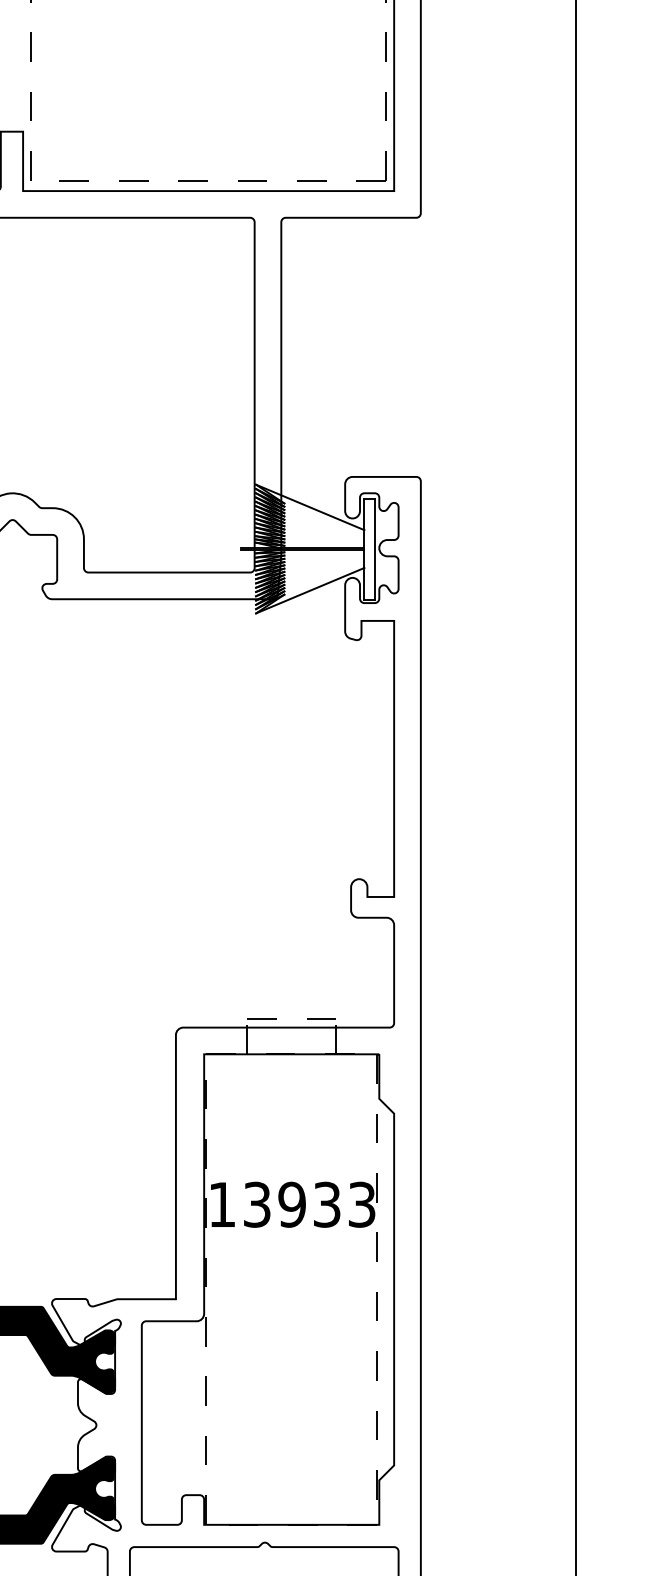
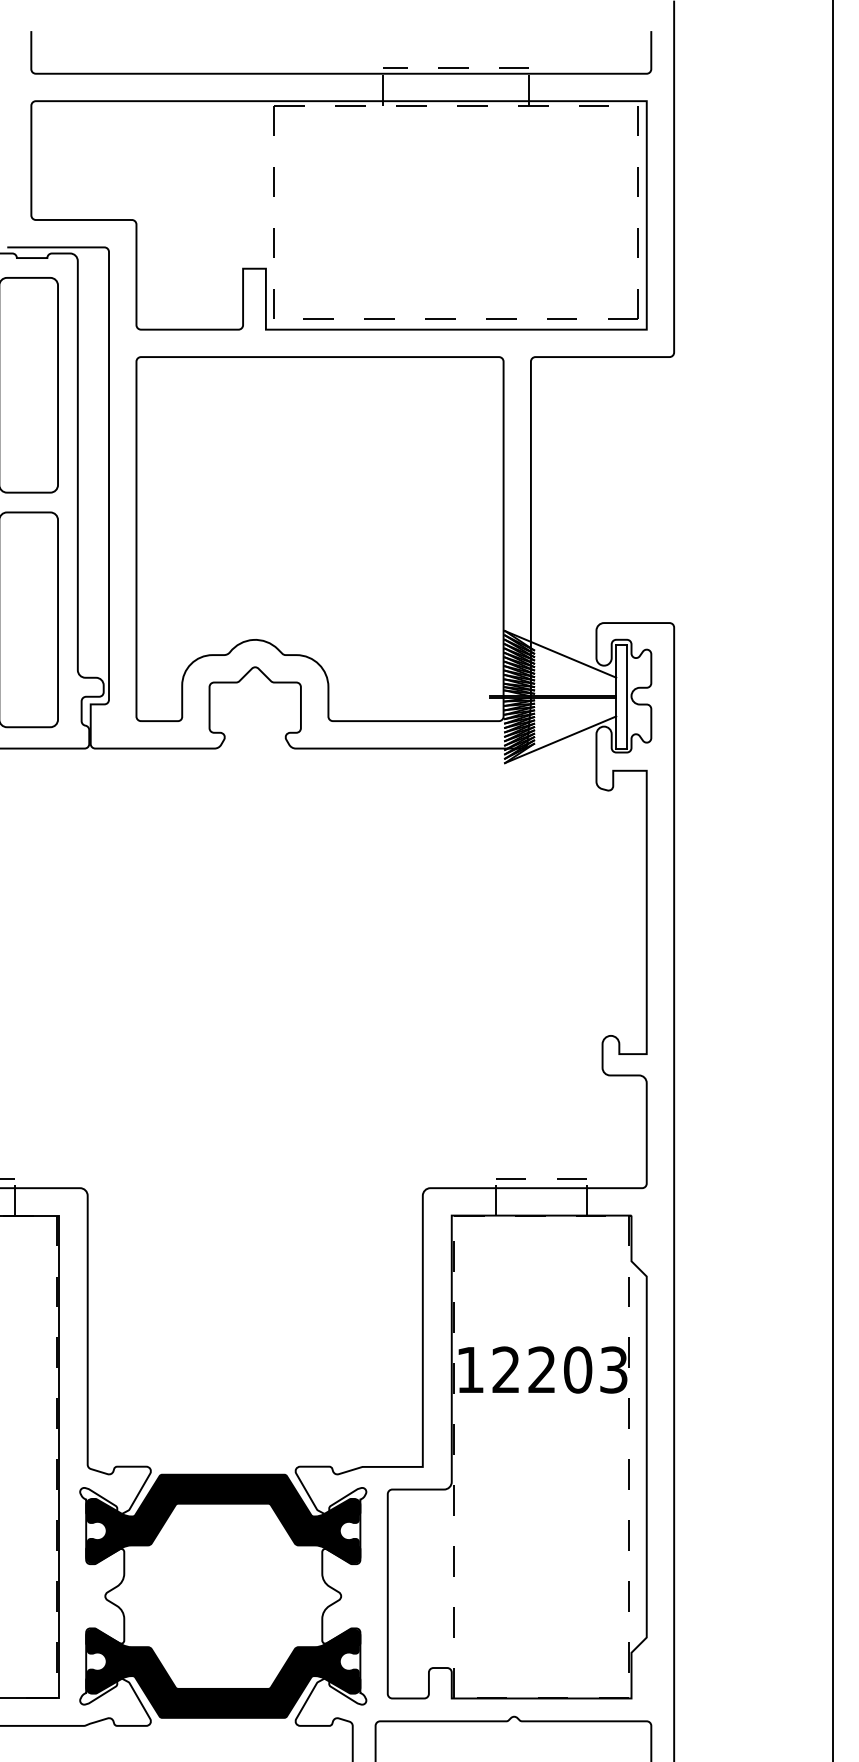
text: (292, 1204) -> (542, 1369), 13933 -> 12203

